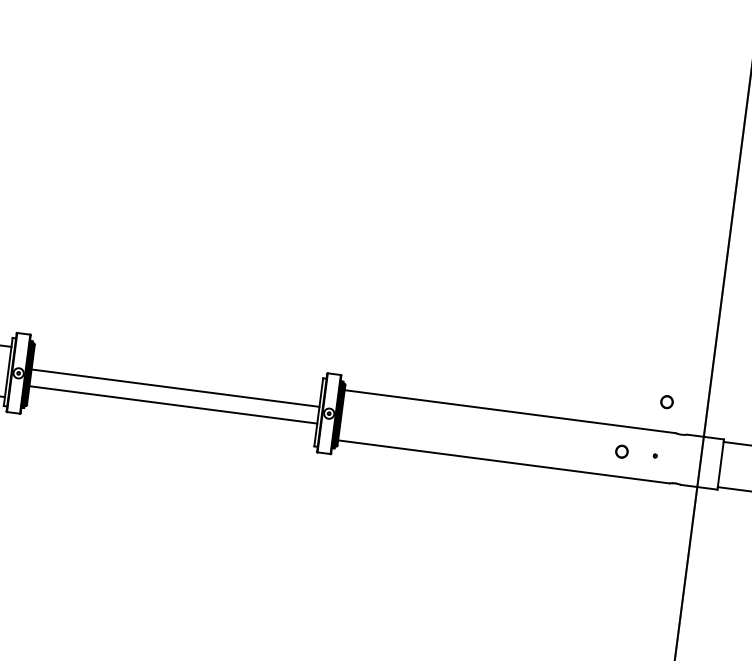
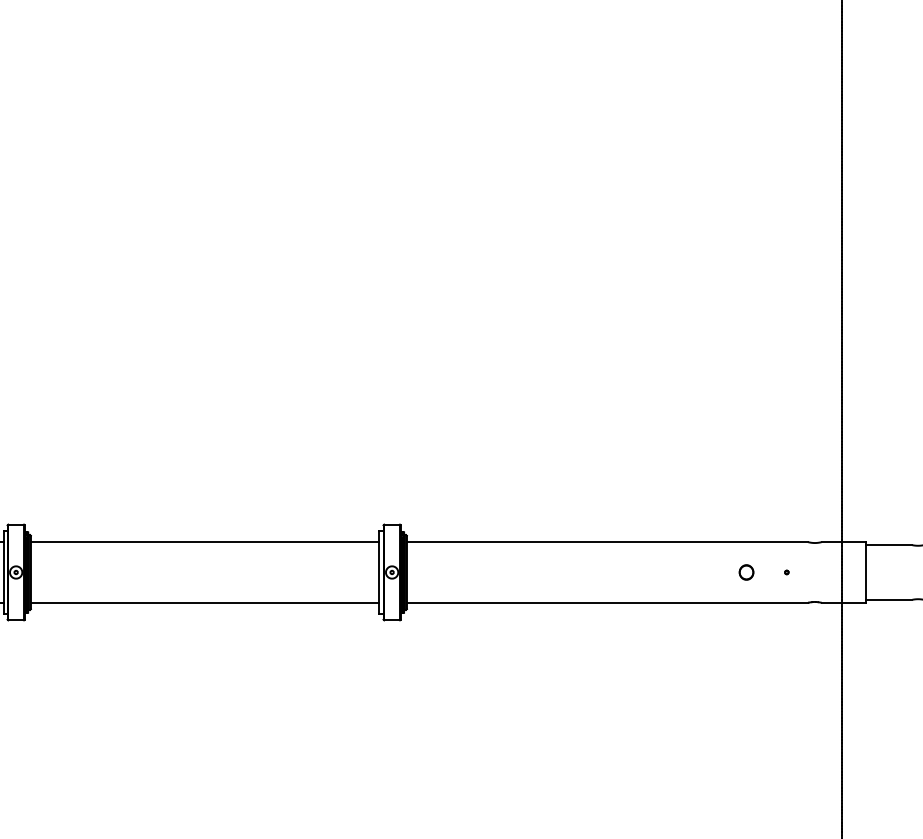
line: (174, 387) -> (204, 602), moved
part: (666, 402) -> (792, 506), removed
line: (172, 405) -> (204, 542), moved

